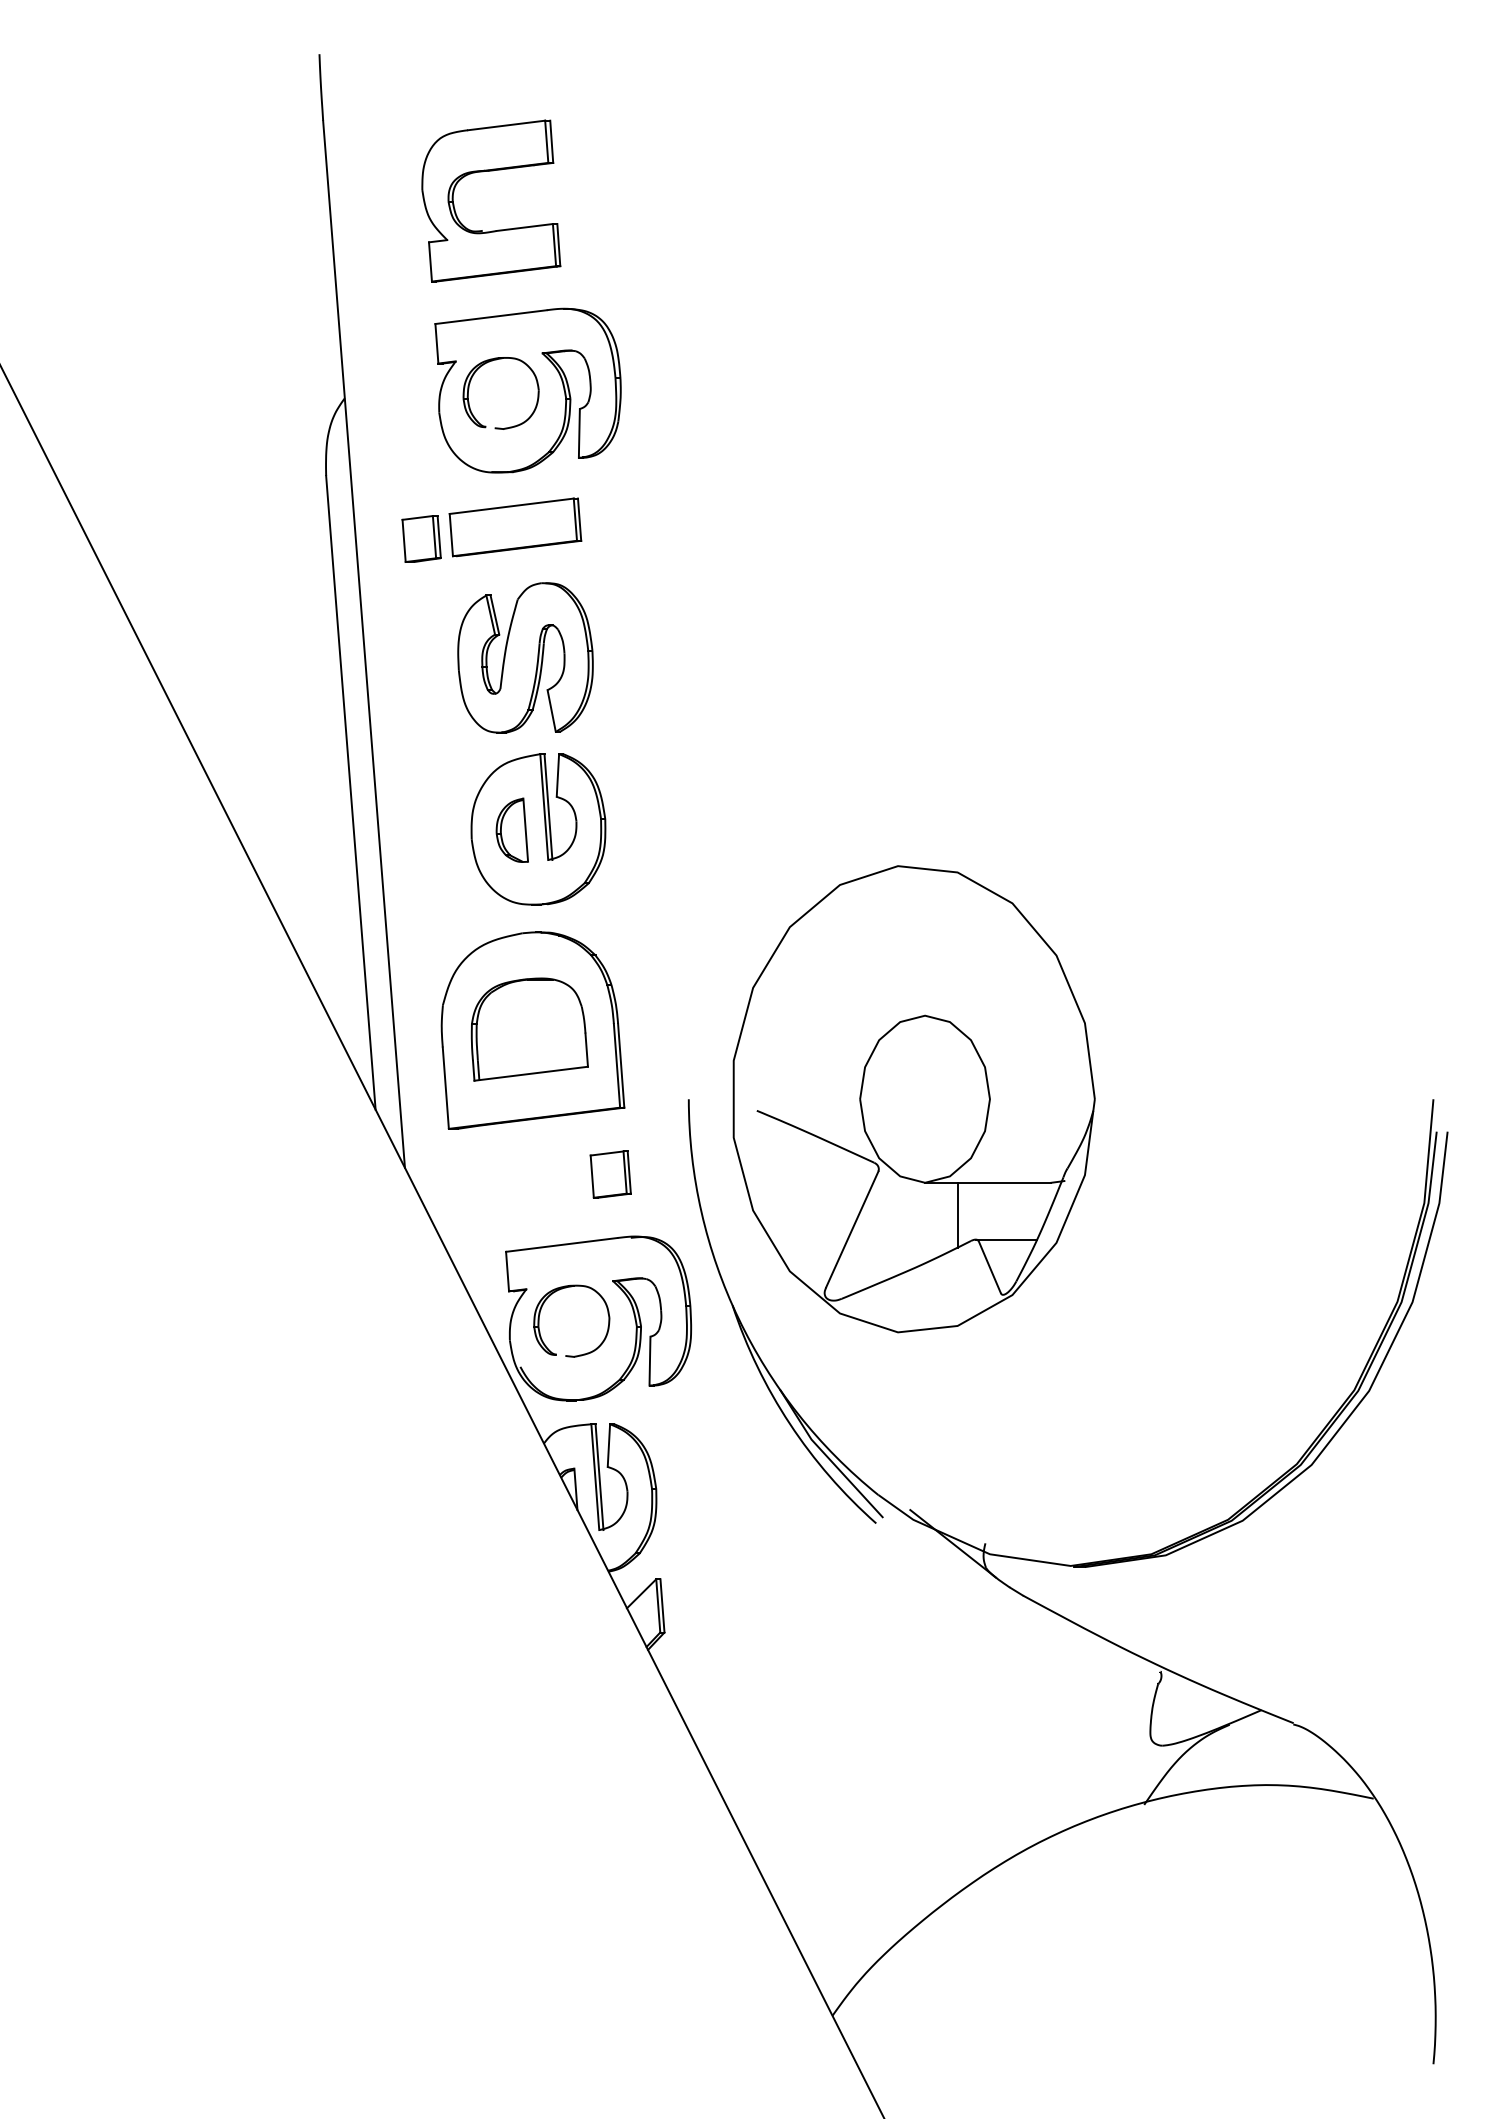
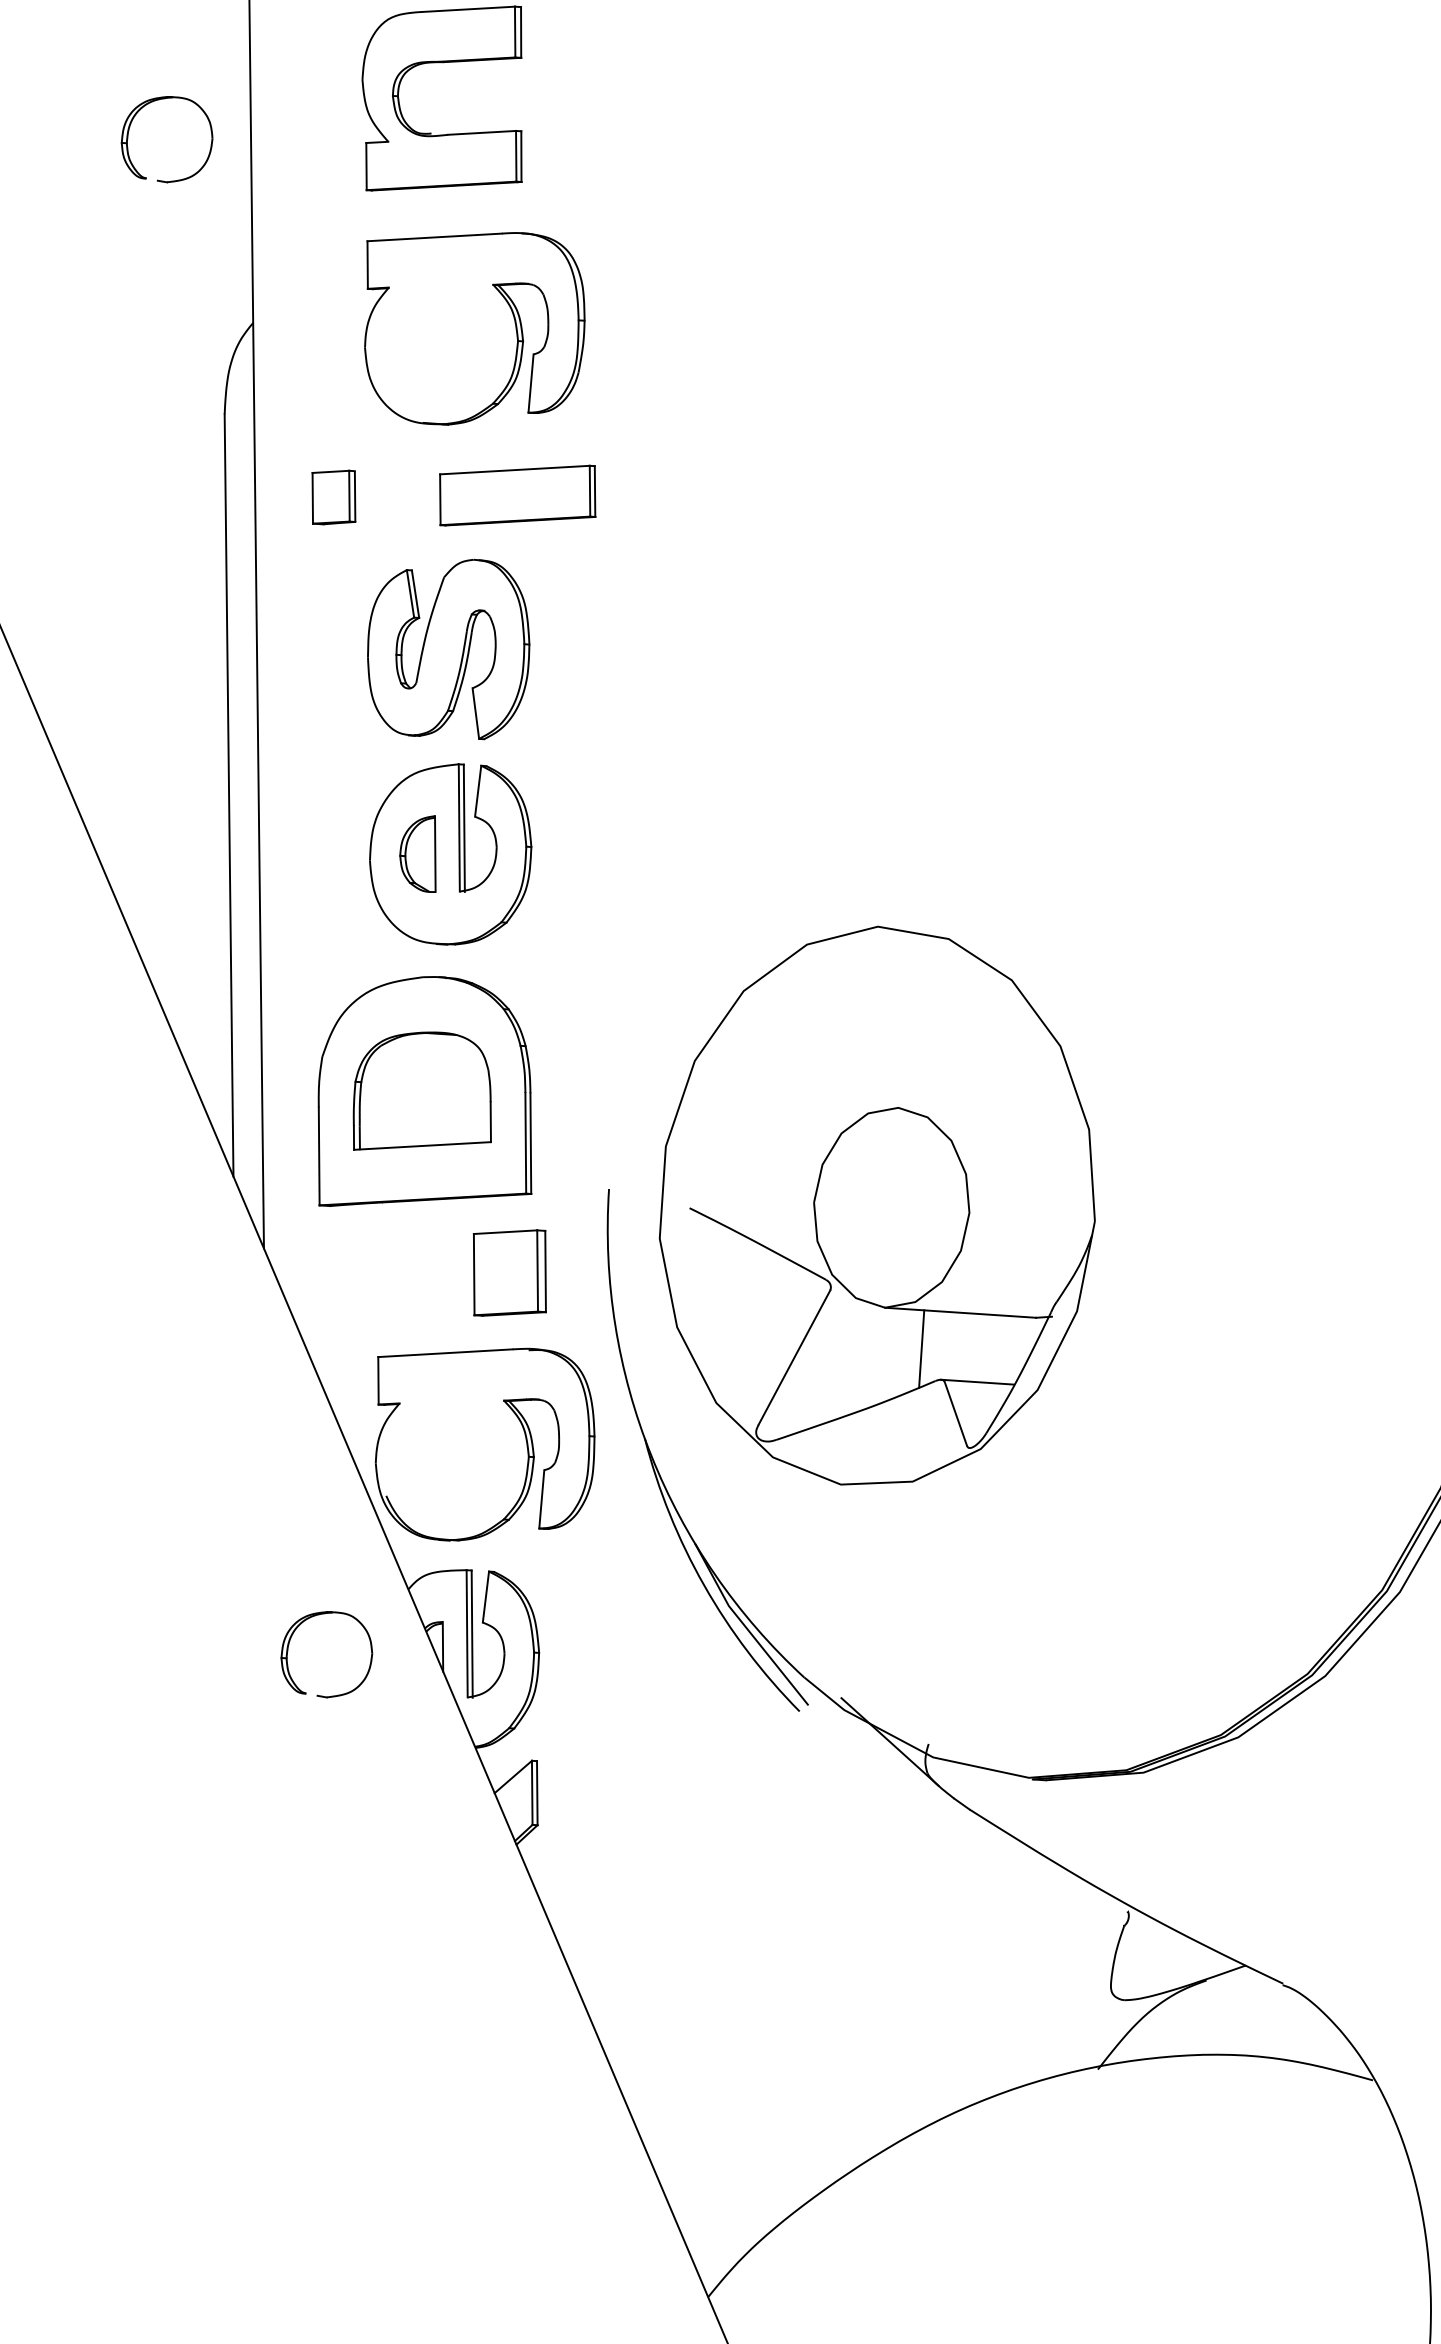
part: (469, 389) -> (129, 132), moved
part: (515, 527) -> (517, 495), moved
part: (610, 1174) -> (509, 1272), size x1.6
part: (540, 1314) -> (290, 1644), moved

